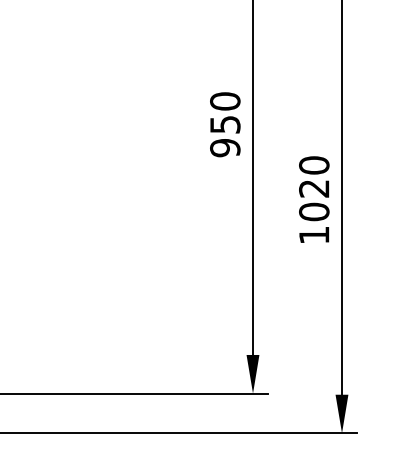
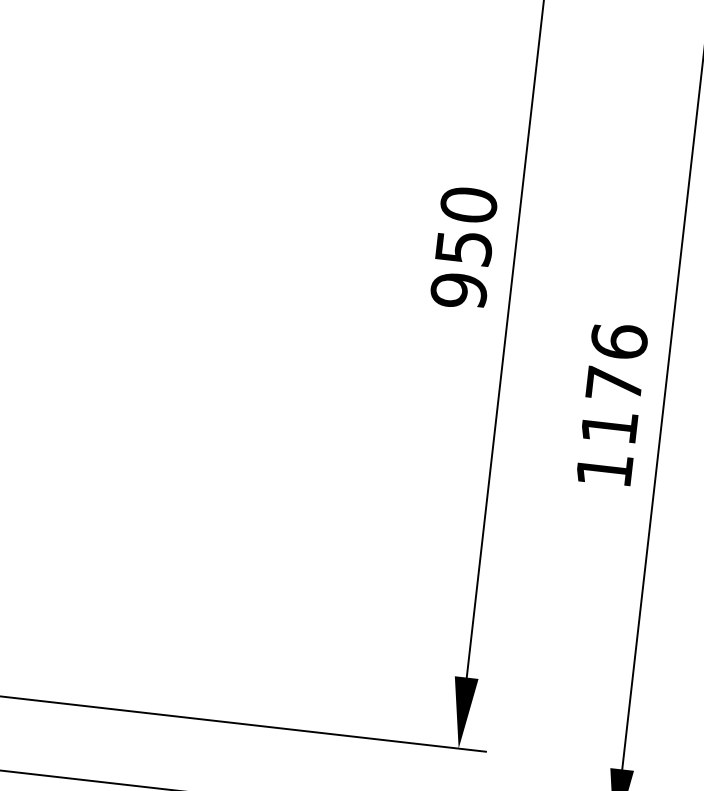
text: (314, 188) -> (614, 384), 1020 -> 1176

